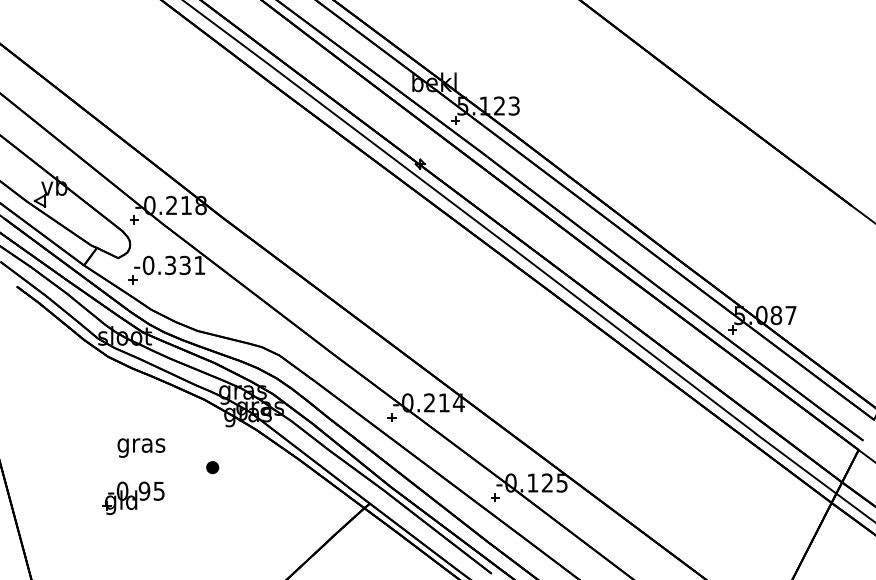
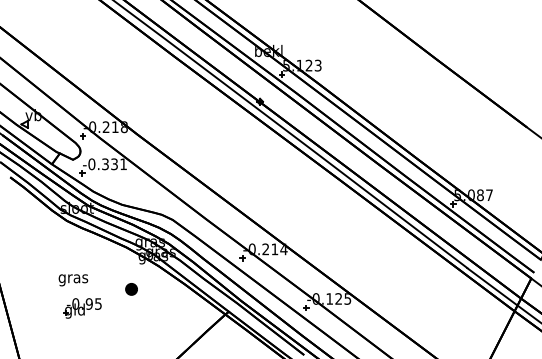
text: (141, 448) -> (73, 280), moved
part: (212, 467) -> (131, 289), size x1.6

